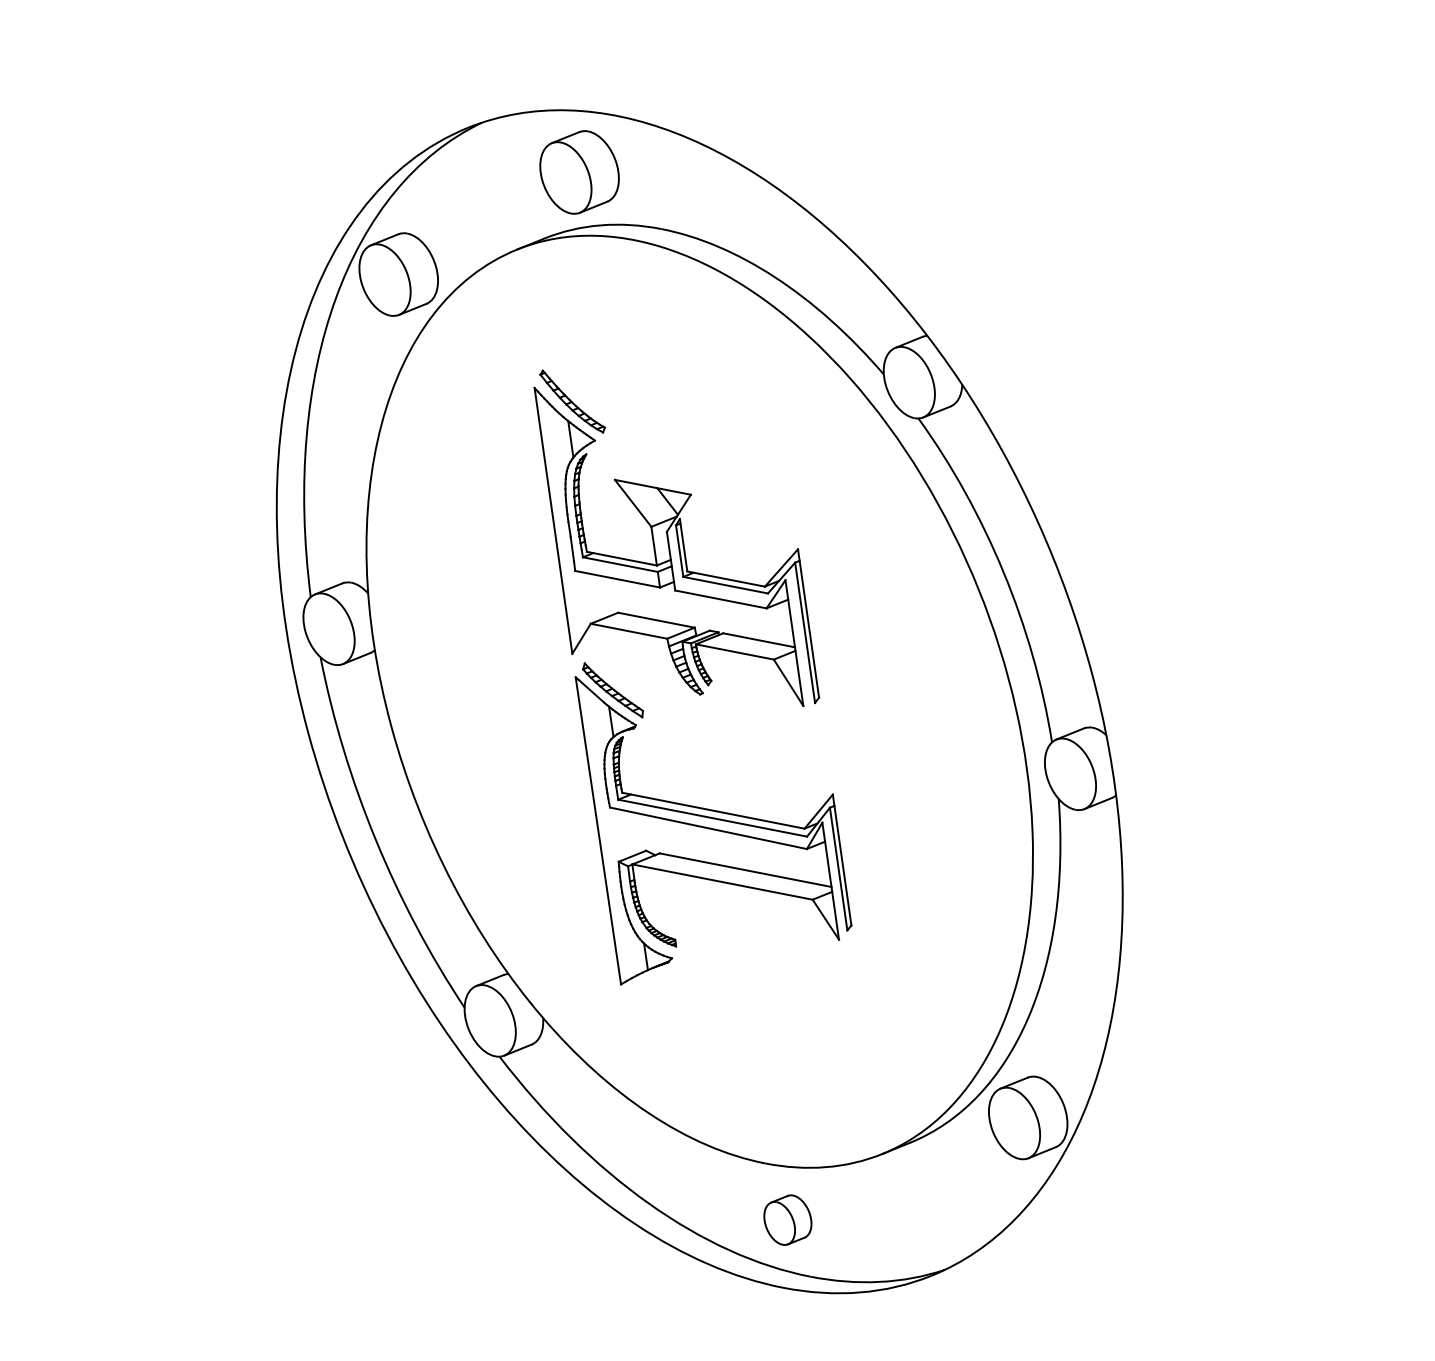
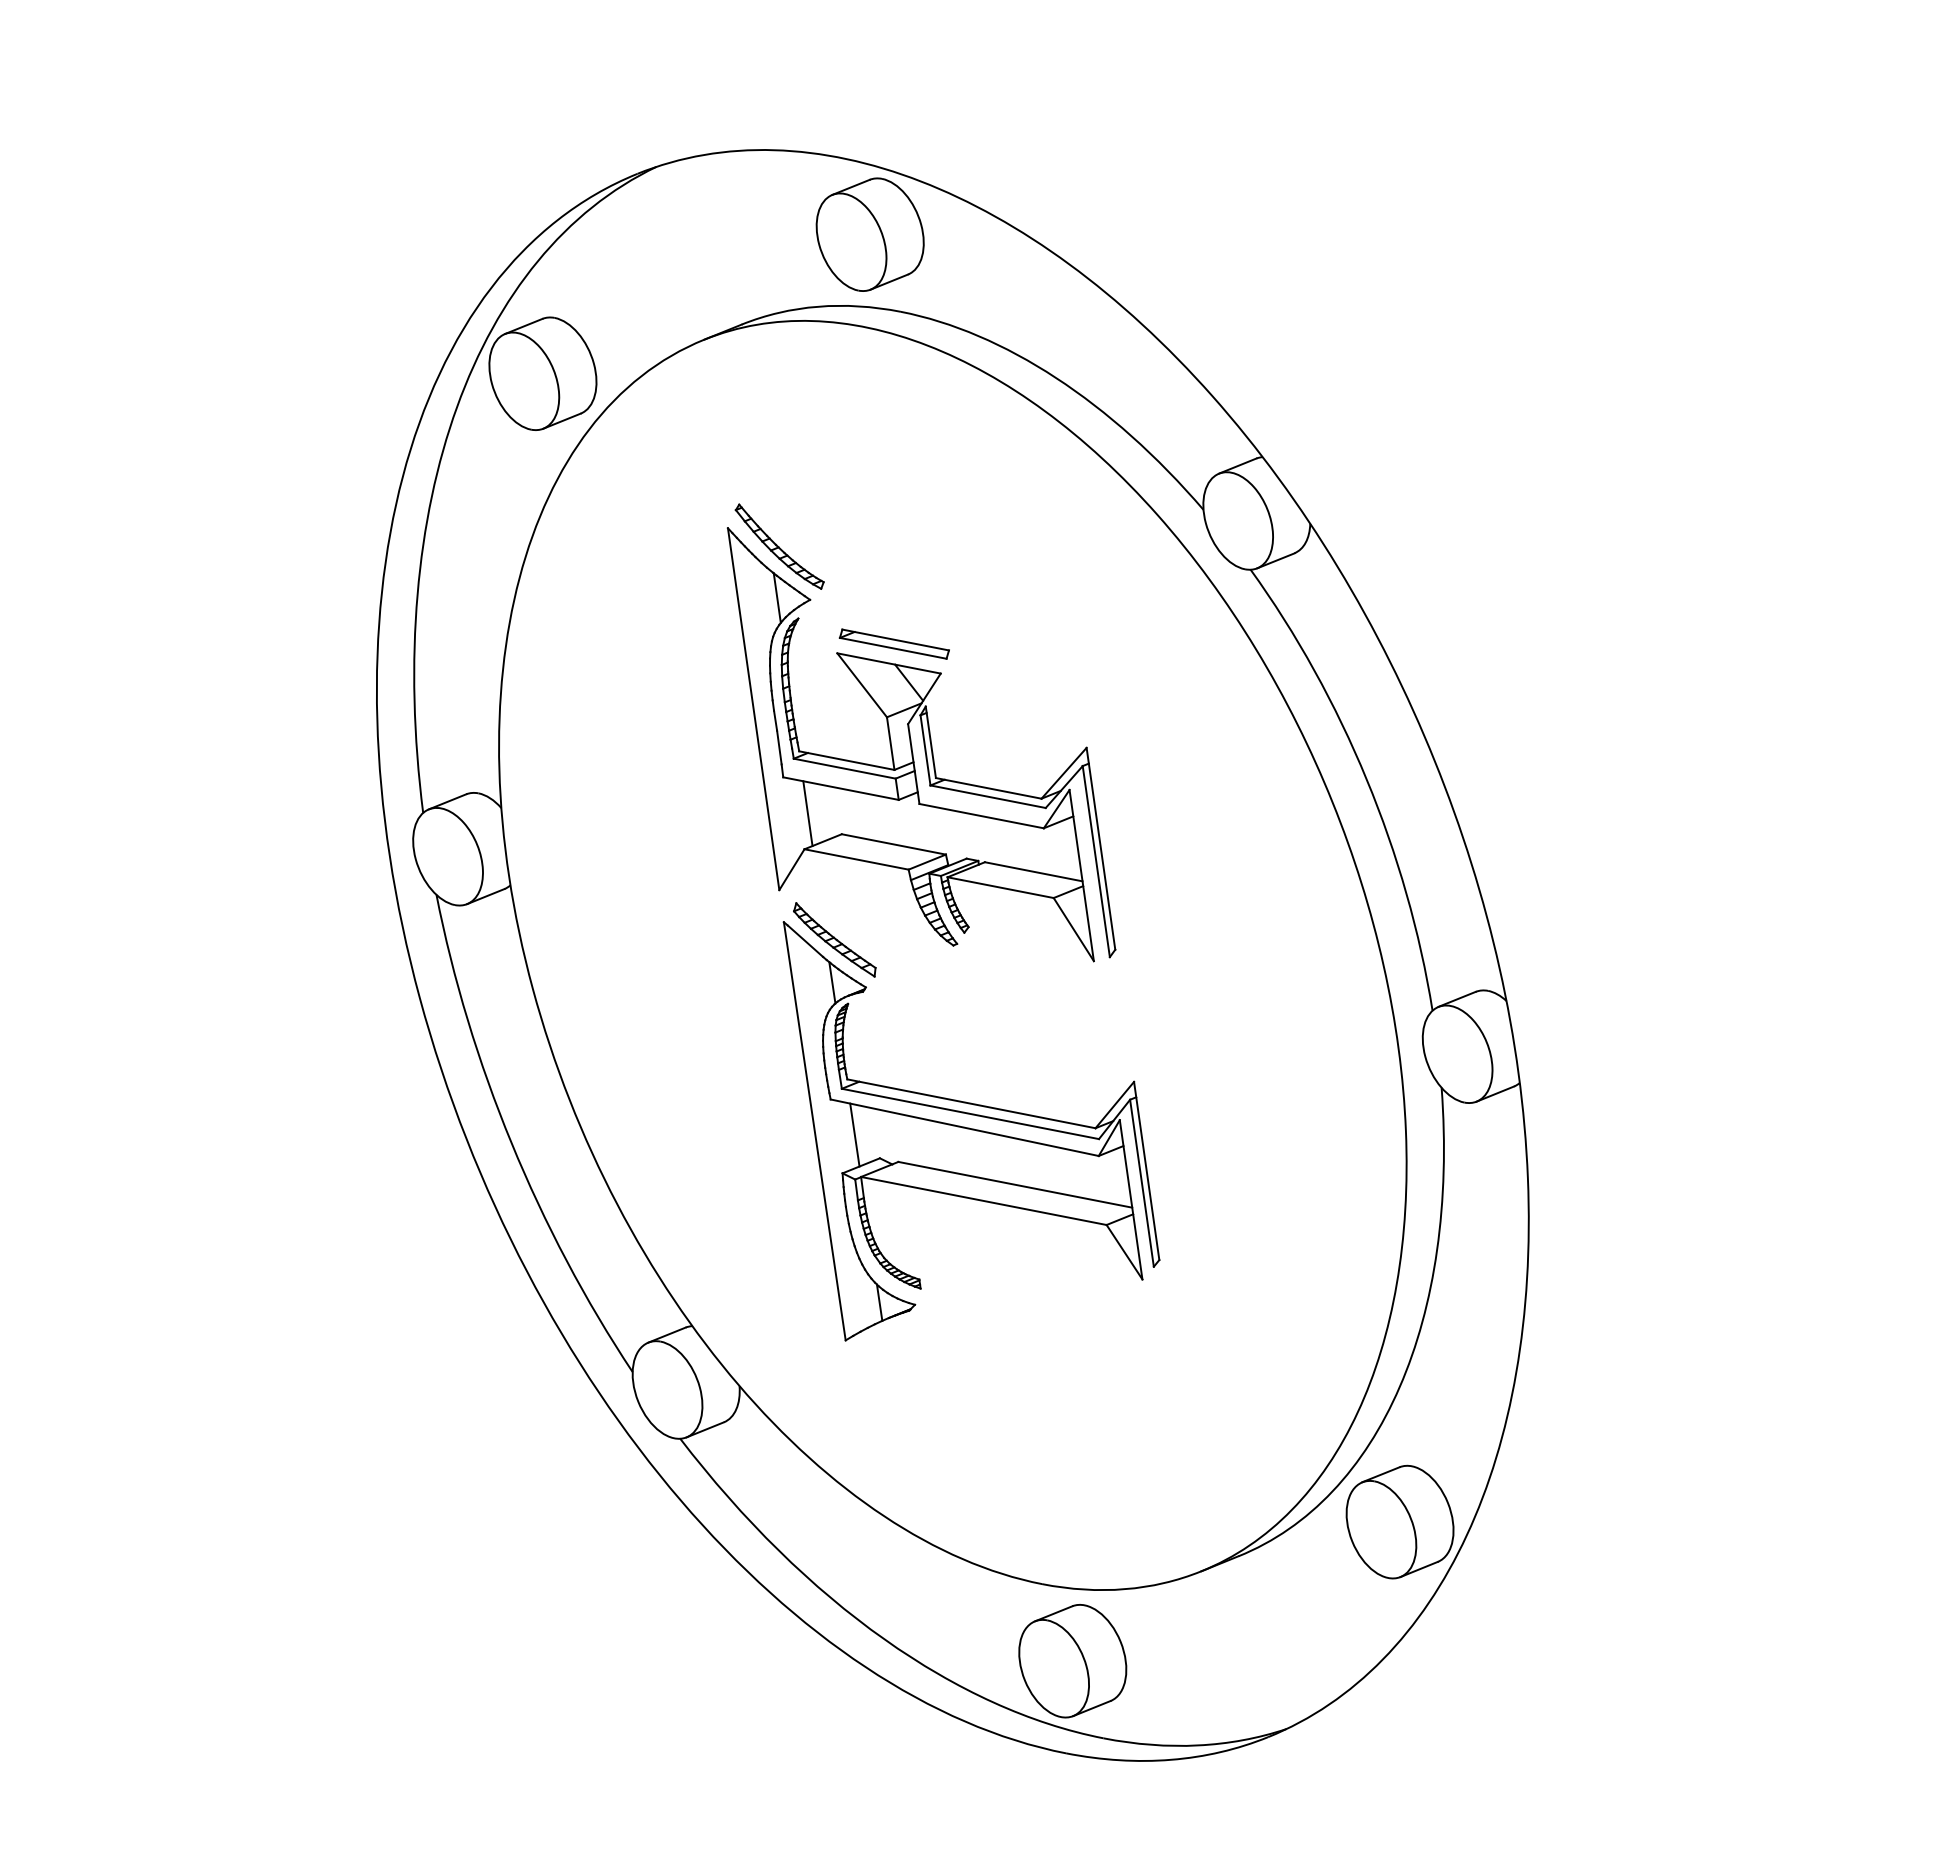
part: (579, 172) -> (869, 234), moved
part: (656, 472) -> (893, 643), added
line: (593, 597) -> (807, 813), added
line: (627, 833) -> (854, 1134), added
part: (787, 1220) -> (1072, 1661), size x1.67

